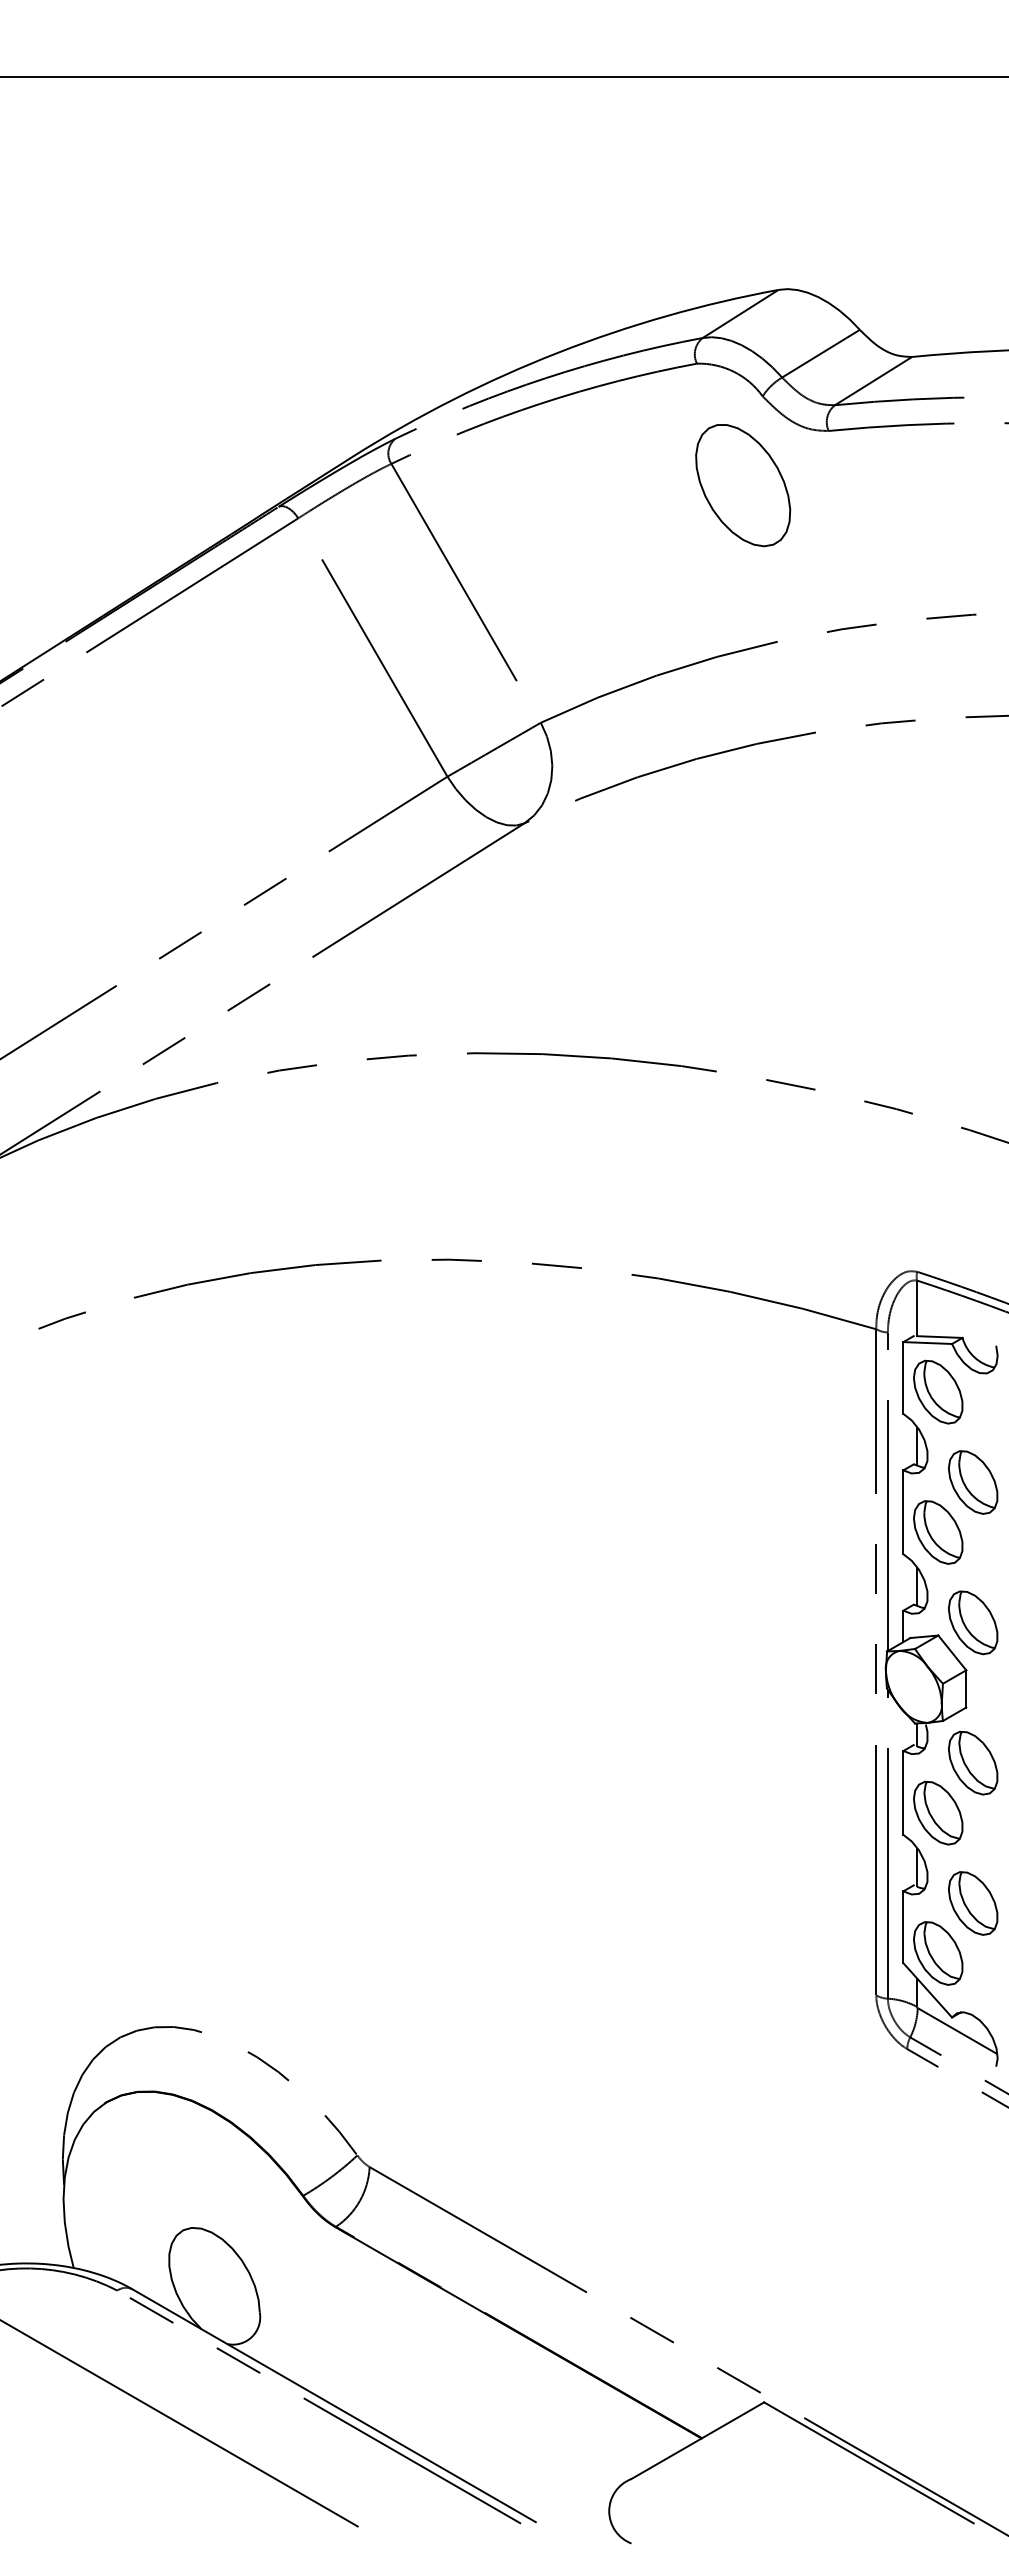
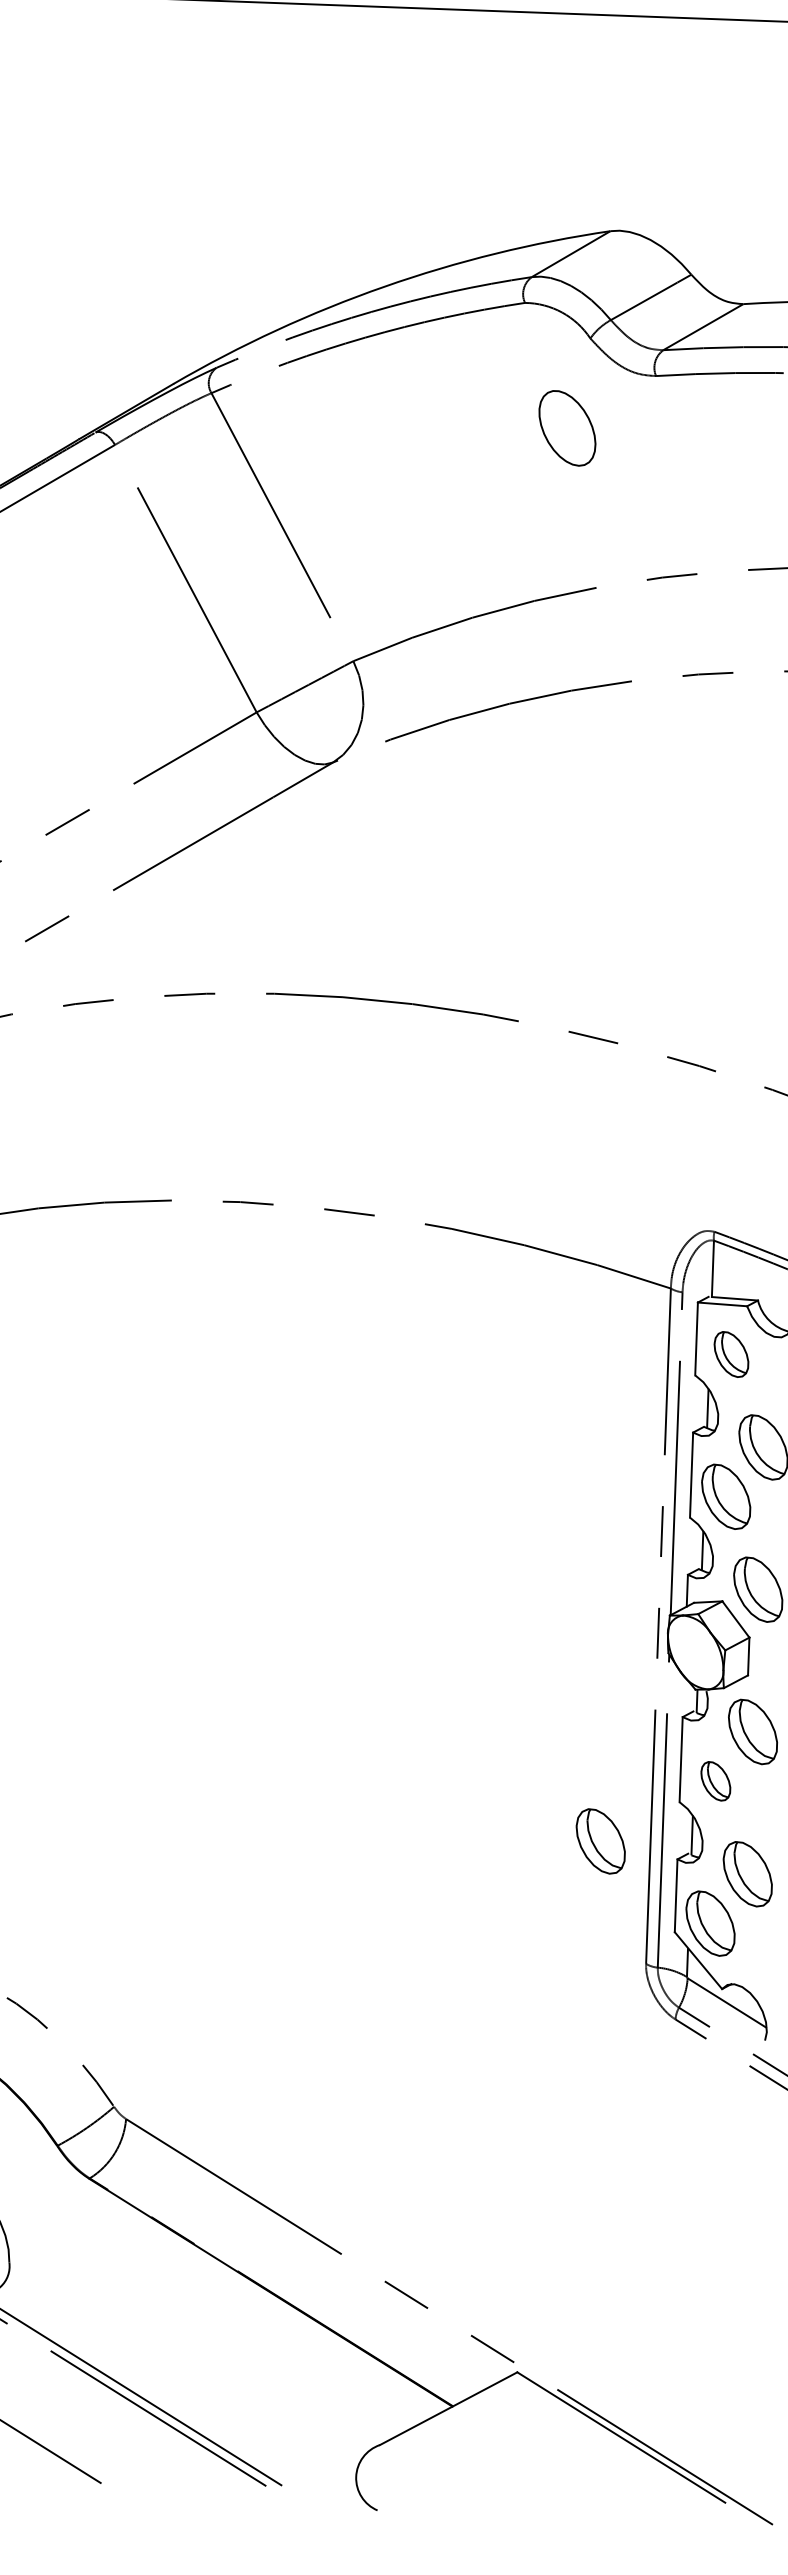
part: (743, 485) -> (567, 428), size x0.6
part: (938, 1391) -> (731, 1353), size x0.7
part: (938, 1812) -> (716, 1780), size x0.6
part: (827, 1876) -> (601, 1841), added

